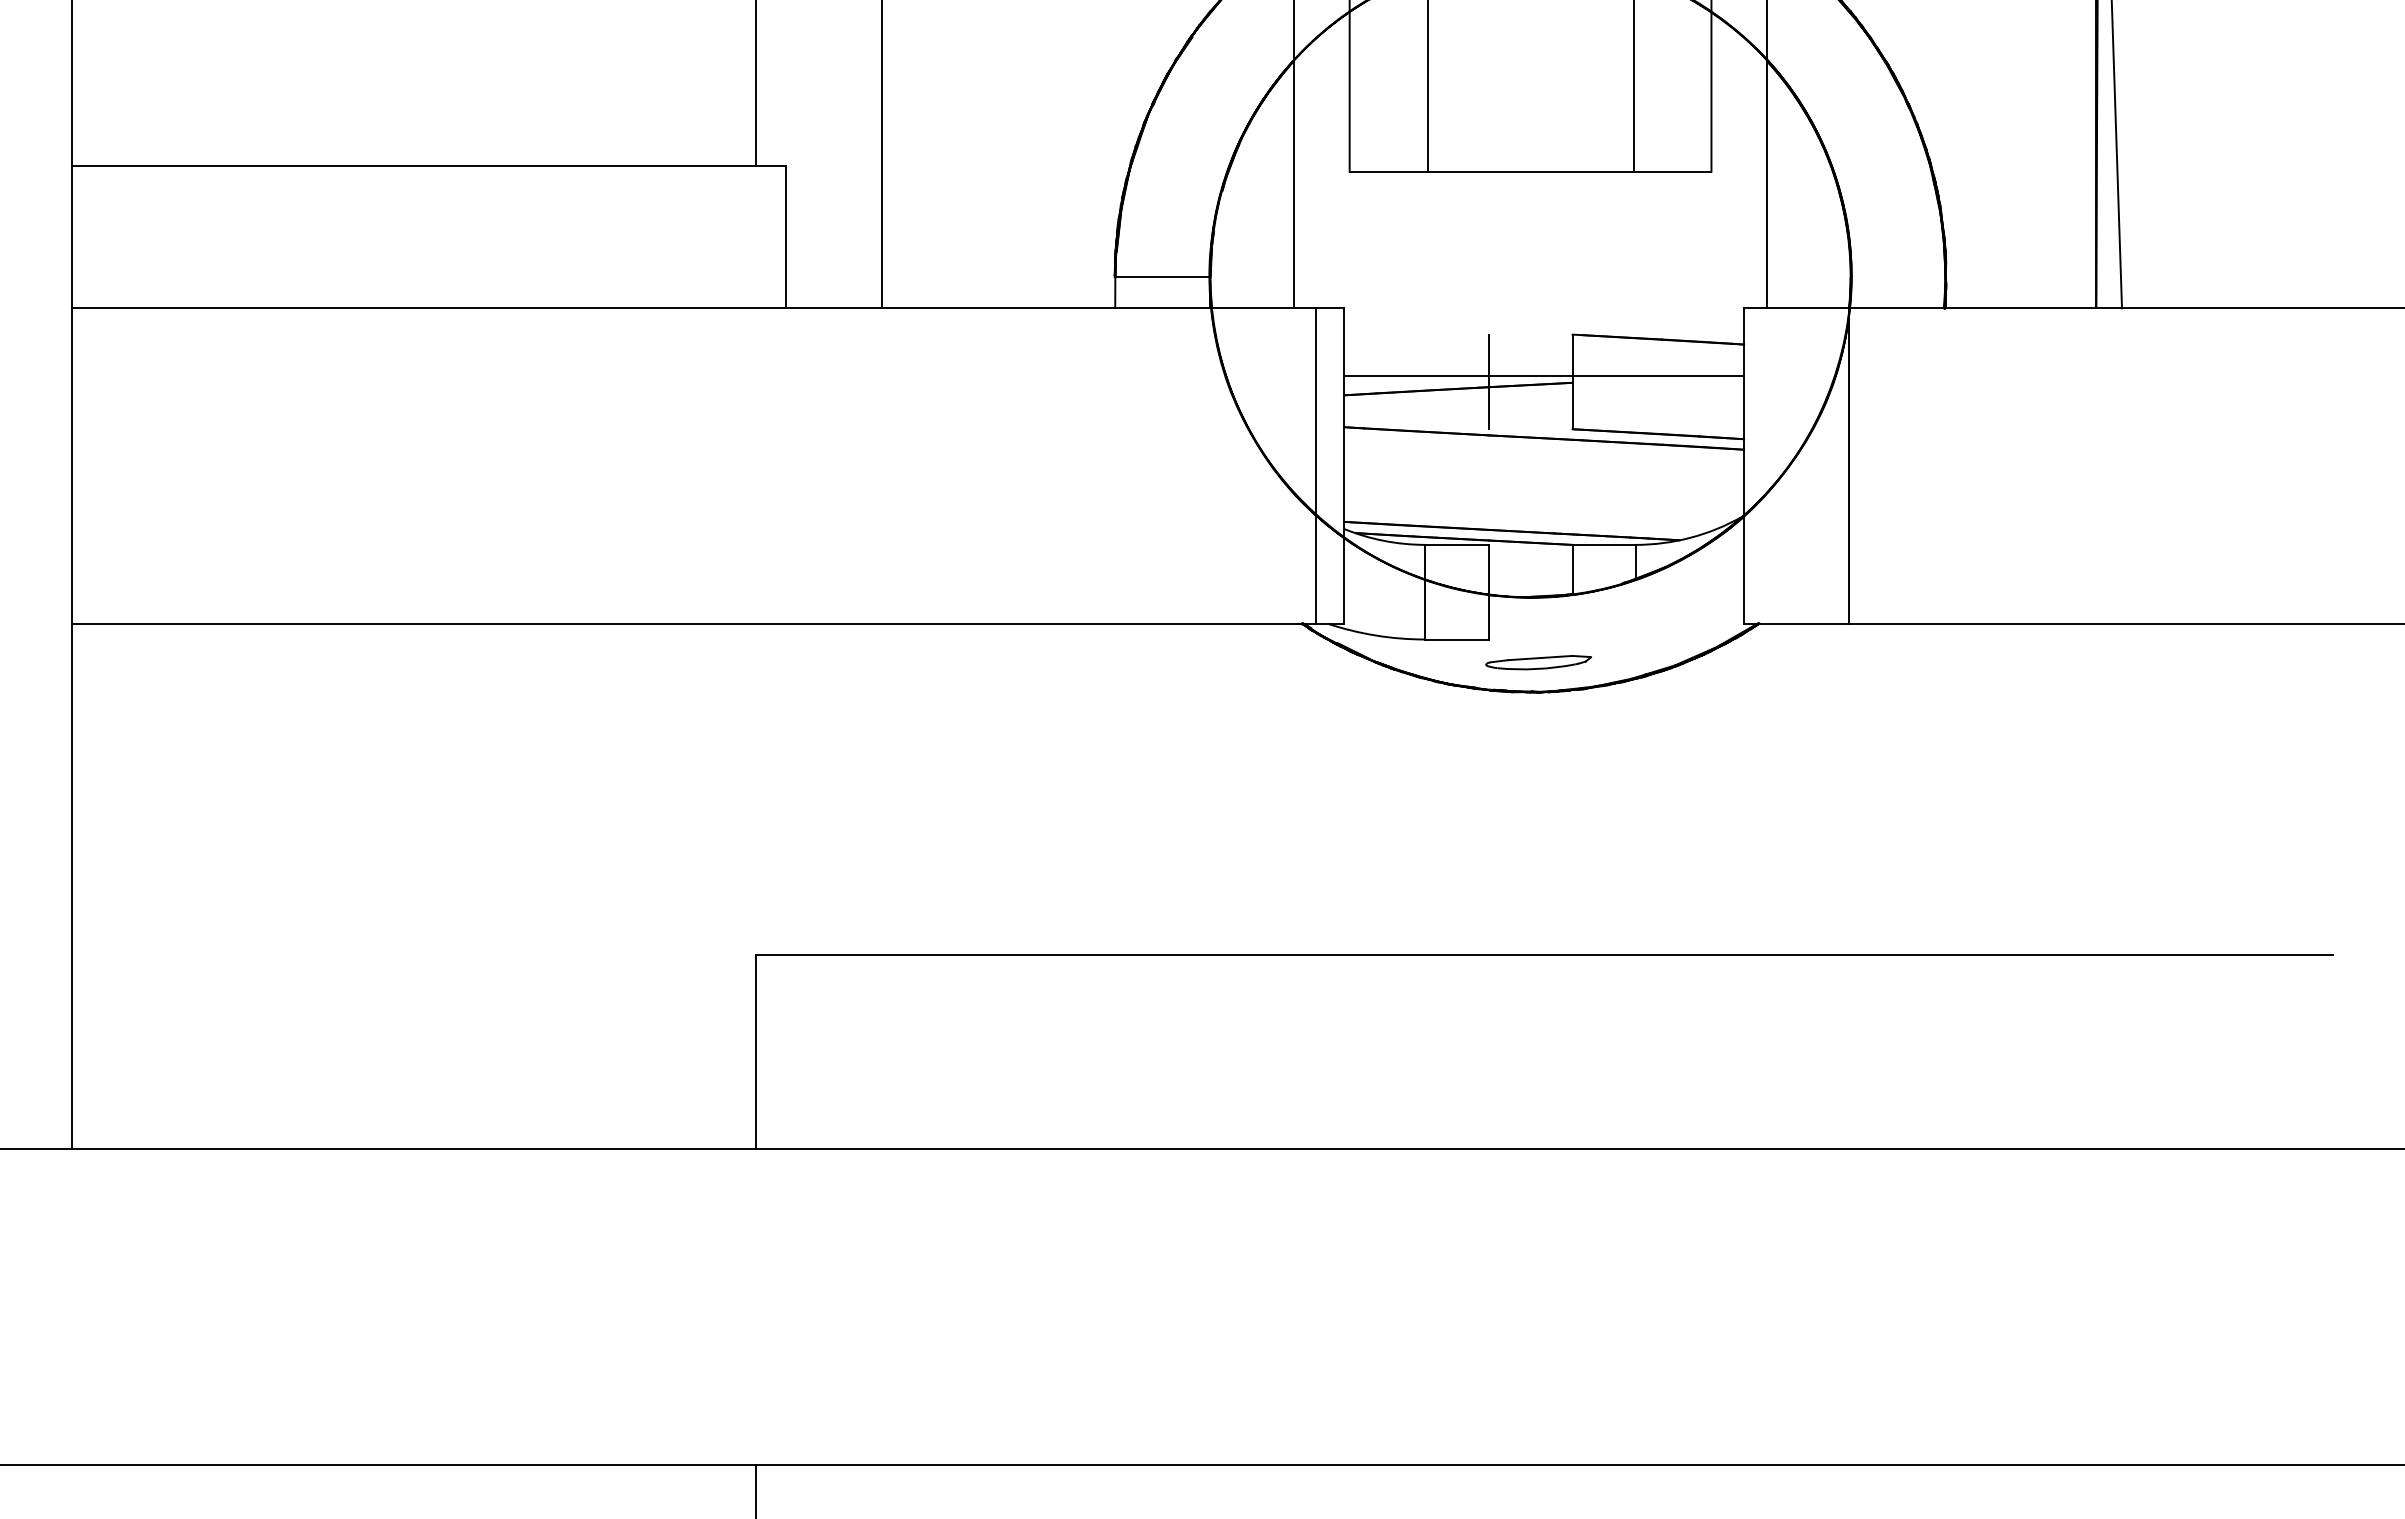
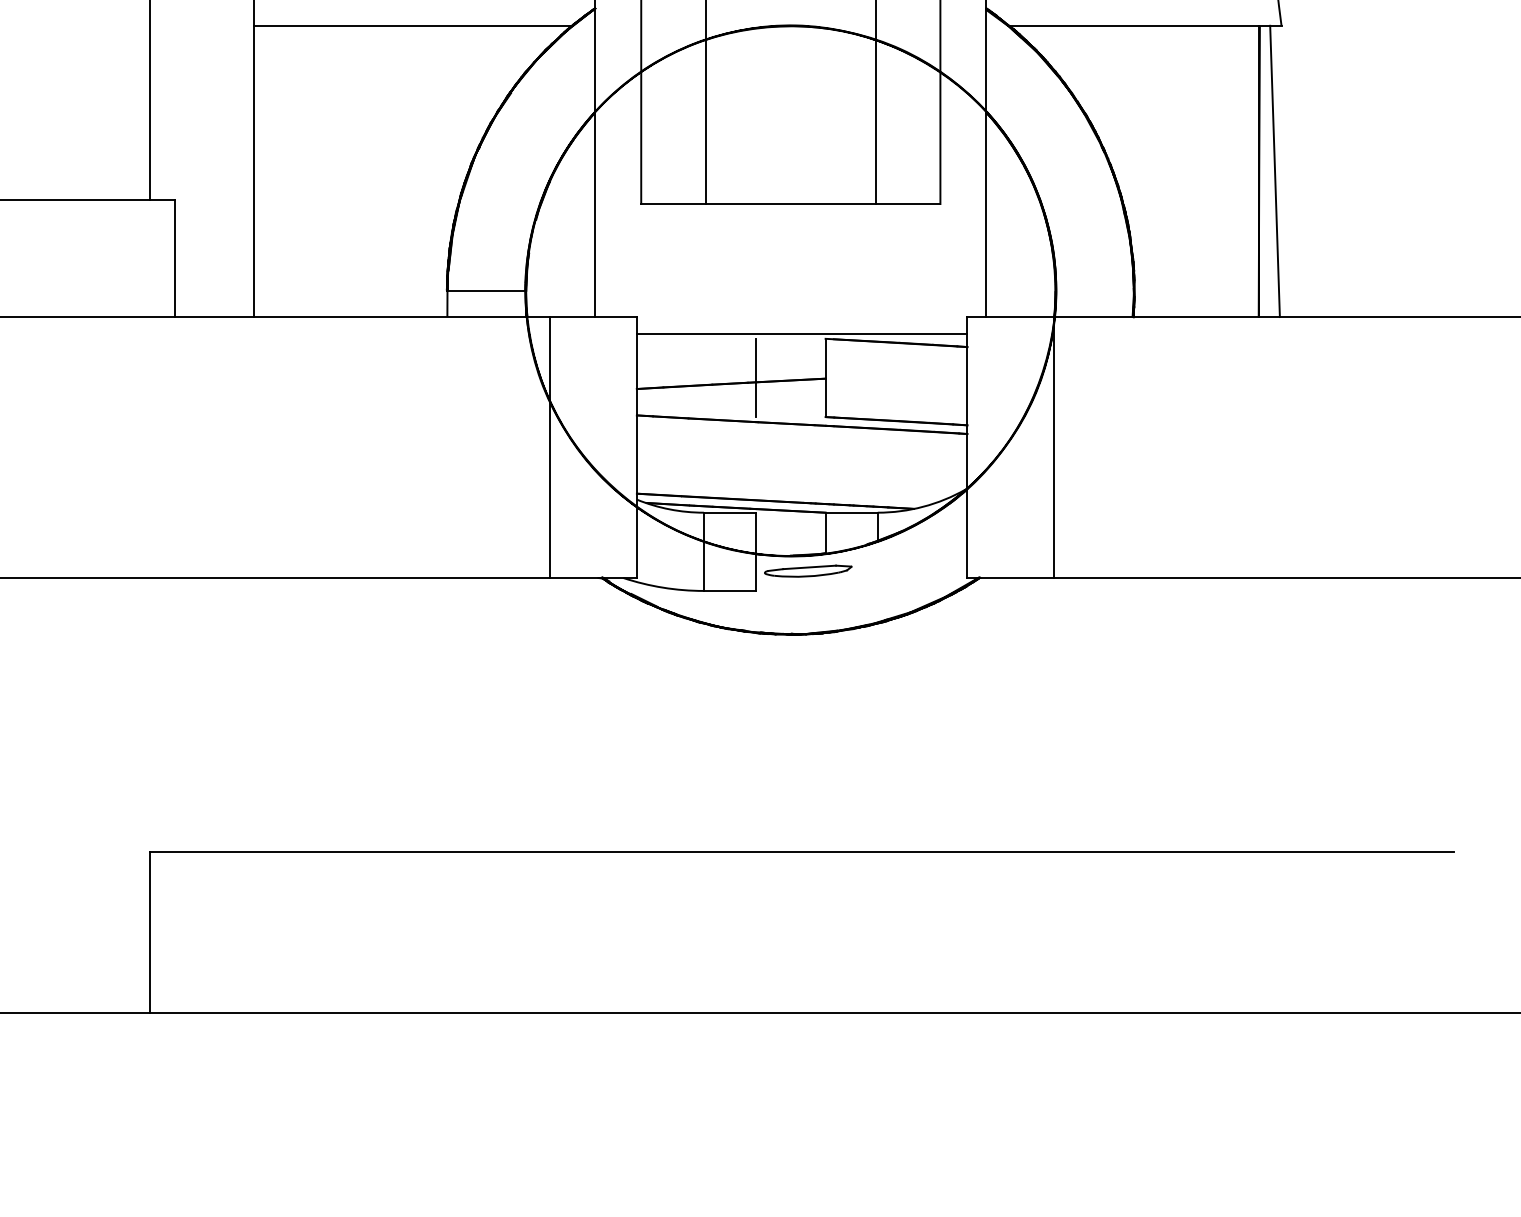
line: (1544, 376) -> (802, 334), moved
line: (1316, 465) -> (550, 447), moved
part: (1538, 662) -> (808, 571), moved

